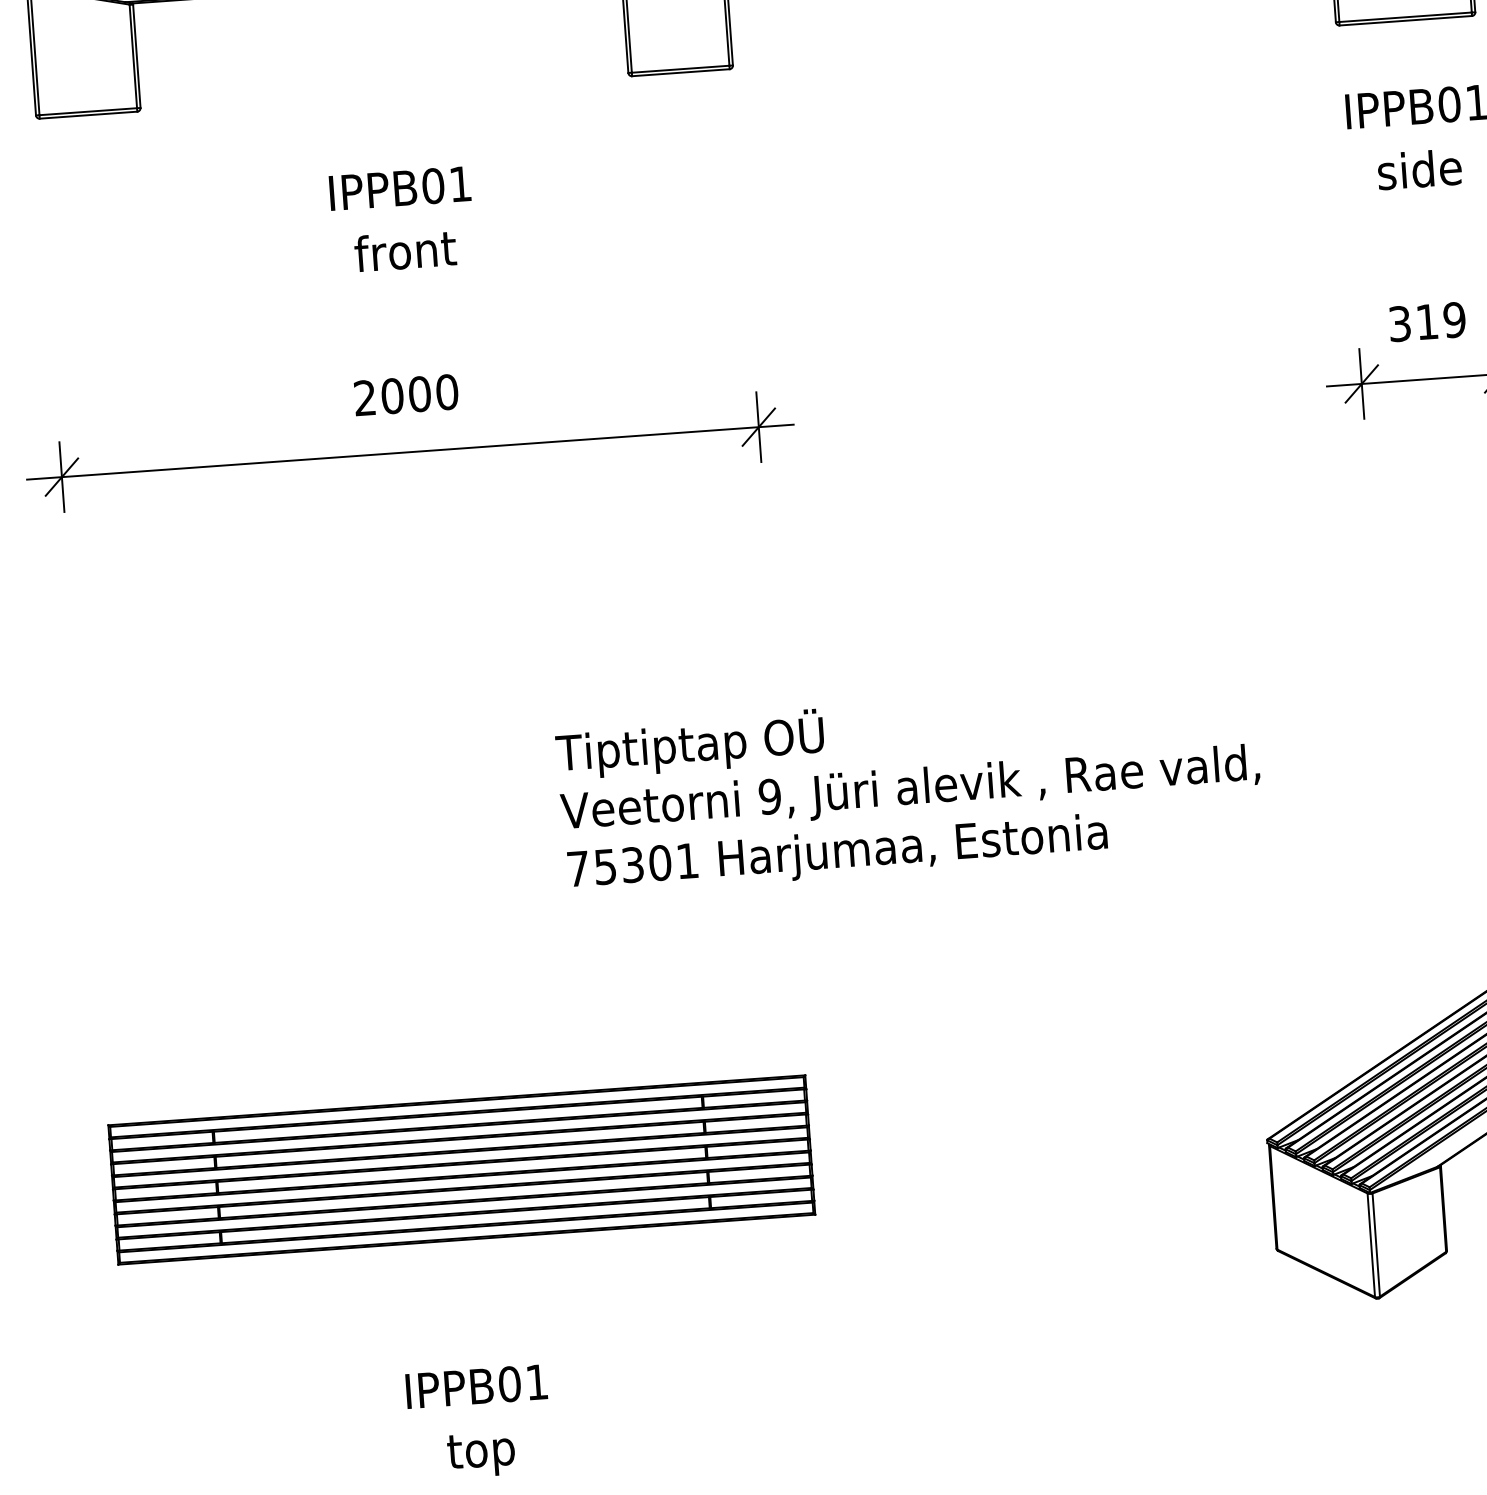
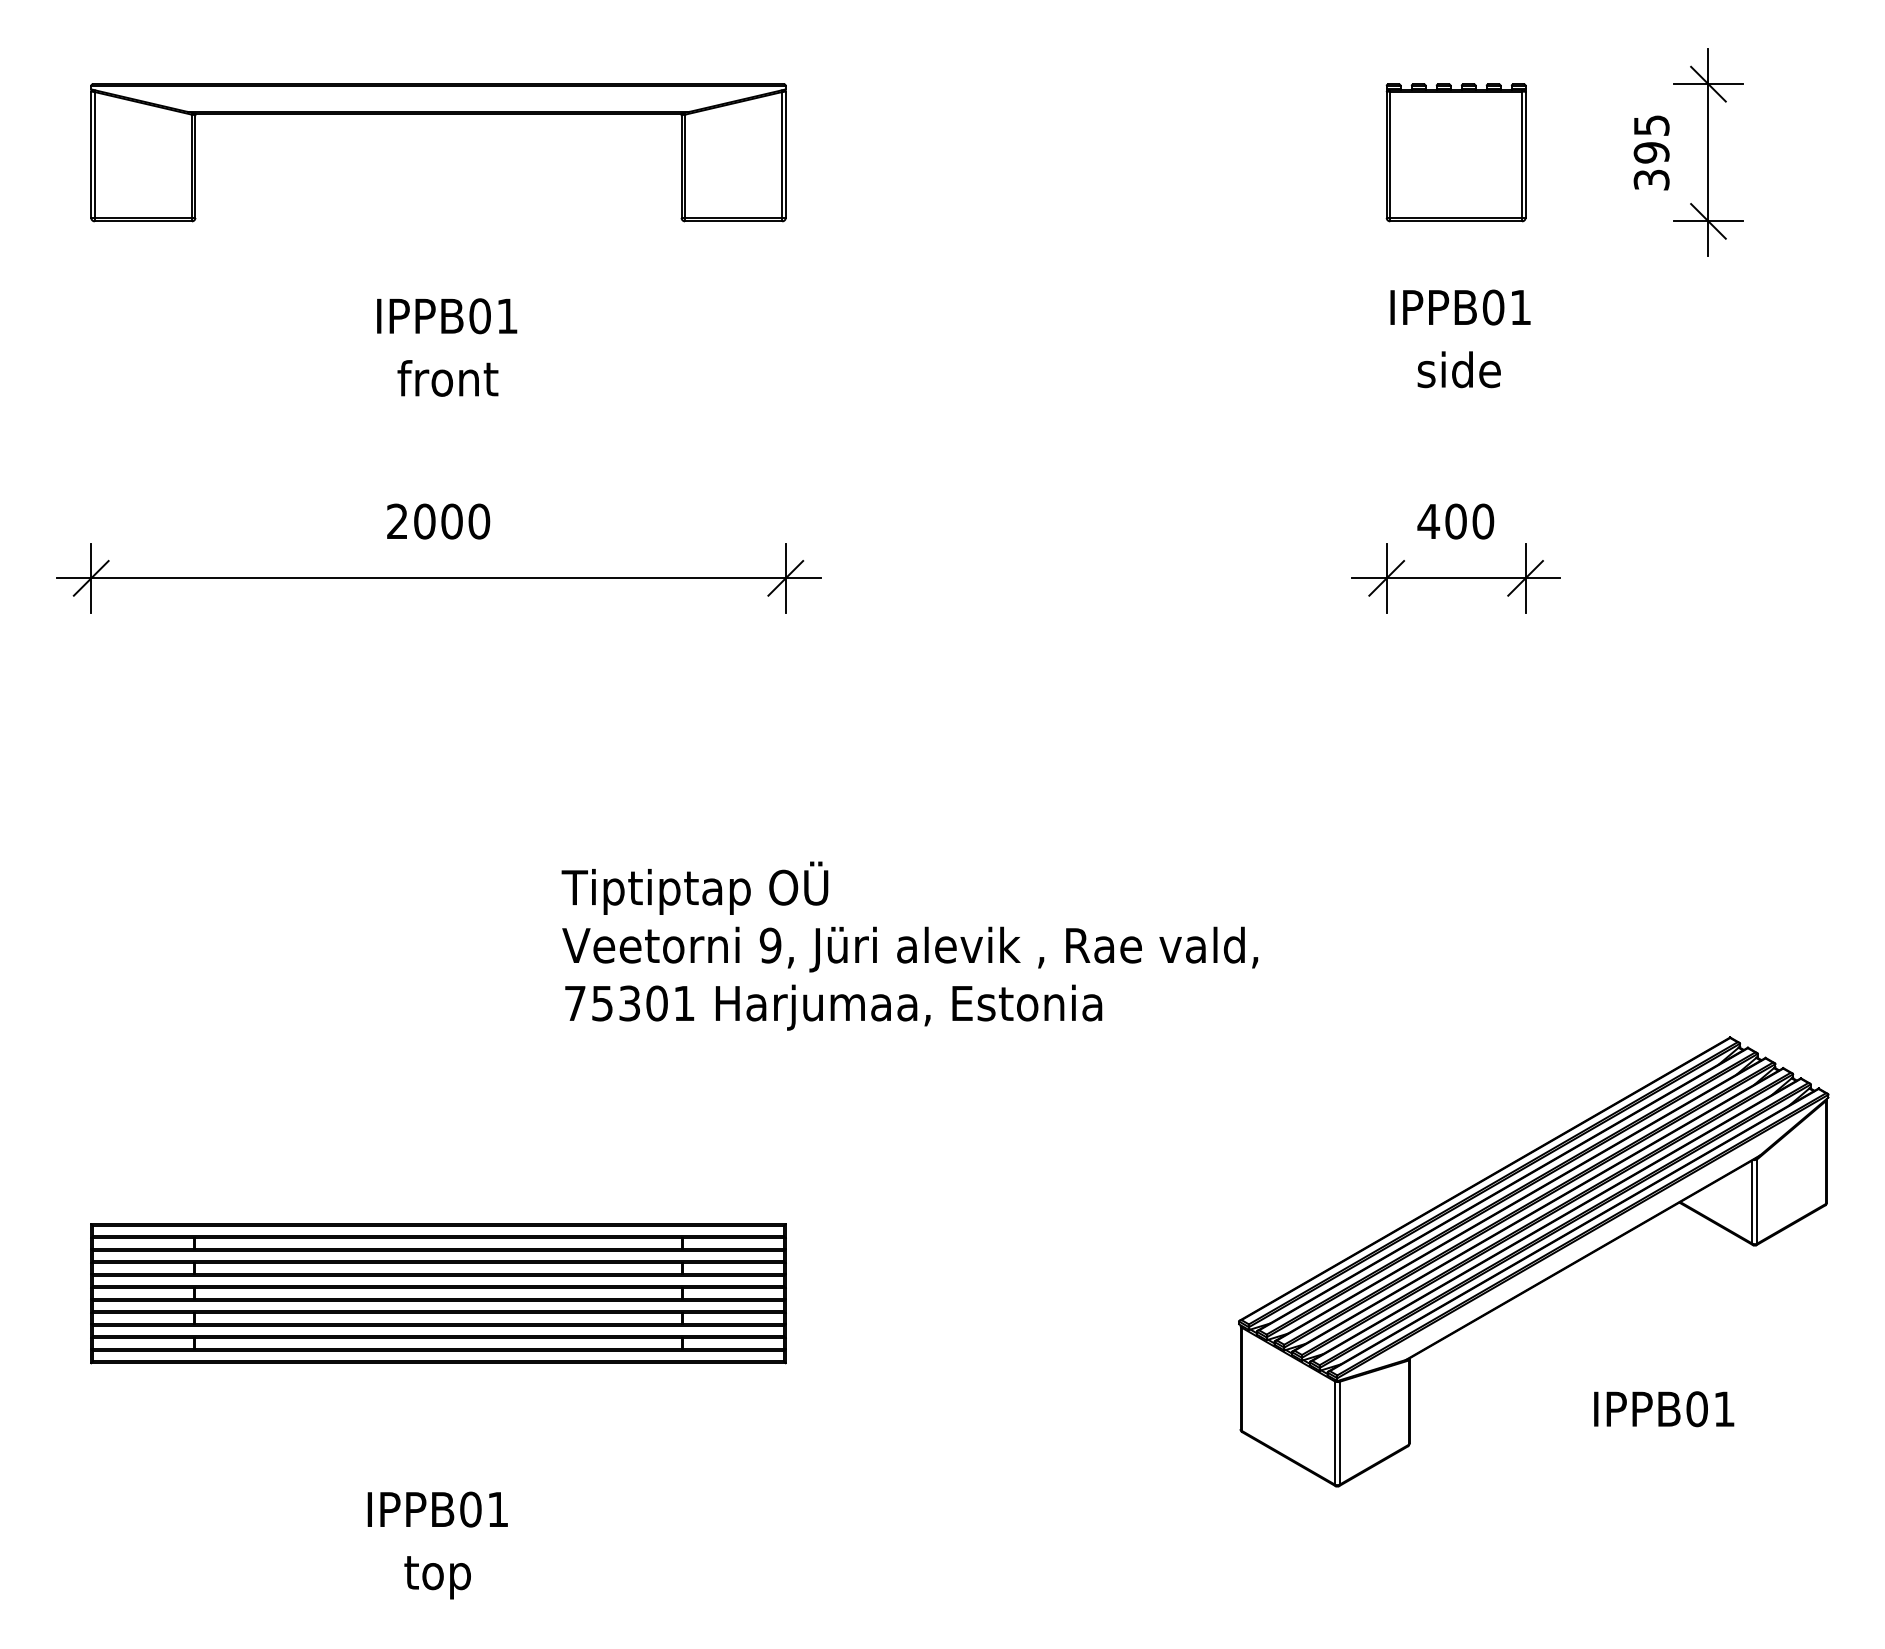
text: (1426, 321) -> (1455, 521), 319 -> 400

